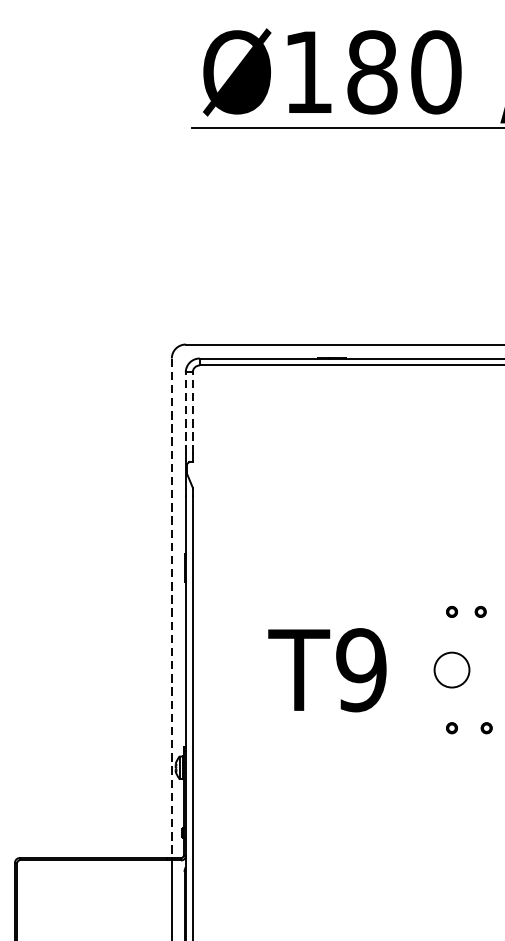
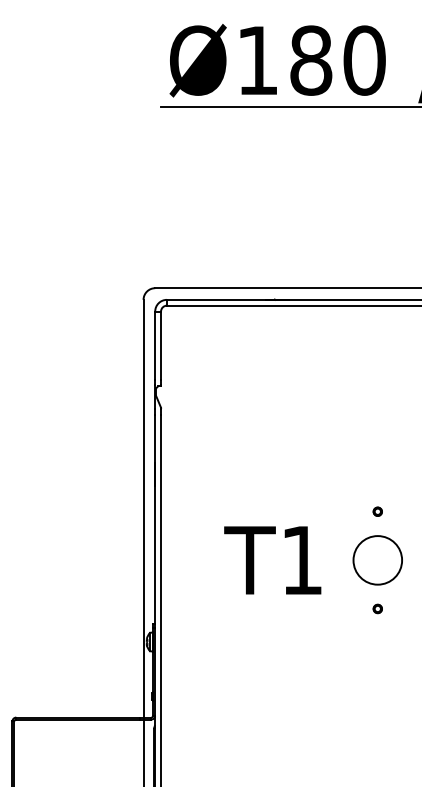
line: (186, 413) -> (155, 345), dashed -> solid
line: (193, 413) -> (161, 345), dashed -> solid
line: (171, 608) -> (143, 508), dashed -> solid
part: (480, 611) -> (401, 511), removed
text: (361, 670) -> (302, 560), T9 -> T1
circle: (451, 670) -> (377, 560), size x1.67
part: (486, 727) -> (406, 608), removed

